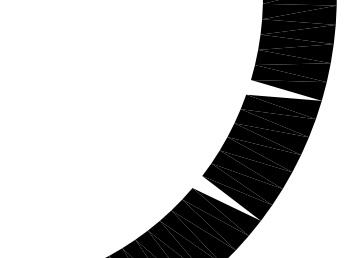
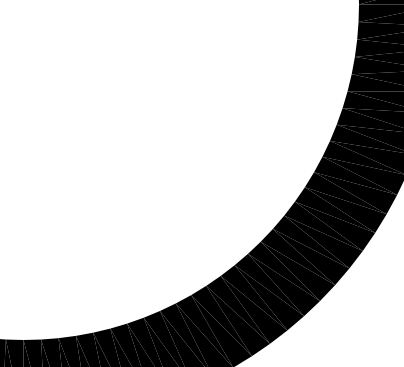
fill: (282, 90) -> (355, 175), added
fill: (225, 199) -> (269, 284), added

